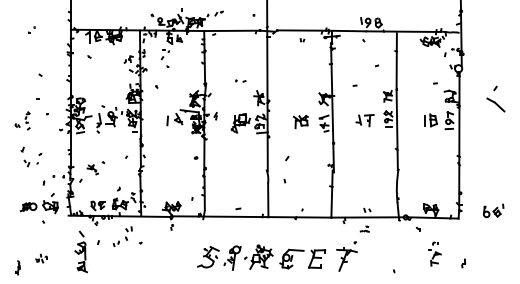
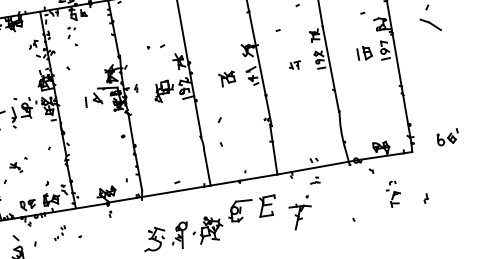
part: (240, 80) -> (155, 46), size x1.6
part: (364, 120) -> (294, 65), size x0.6
part: (122, 236) -> (59, 233), size x0.6
part: (302, 251) -> (250, 200), moved

